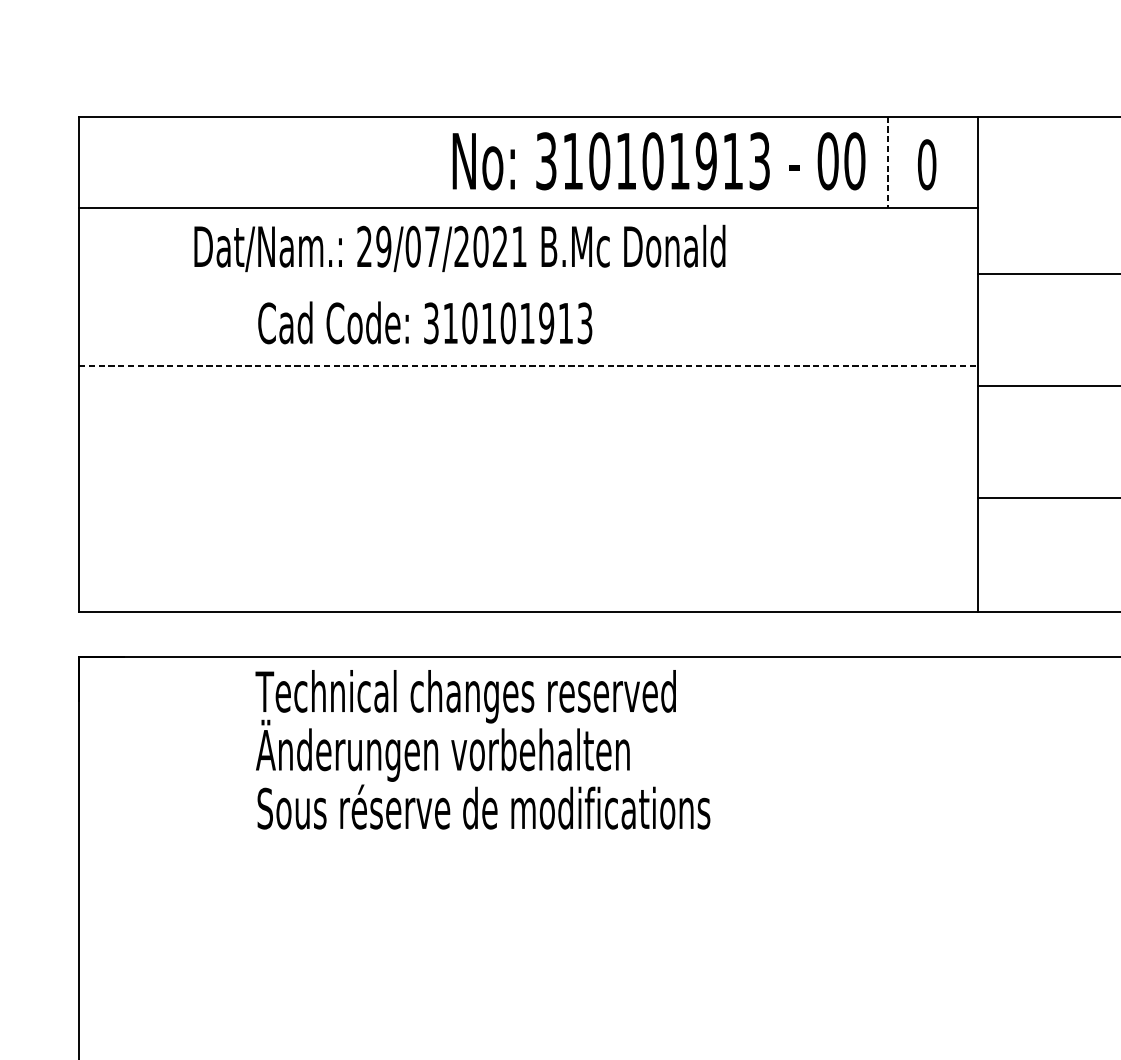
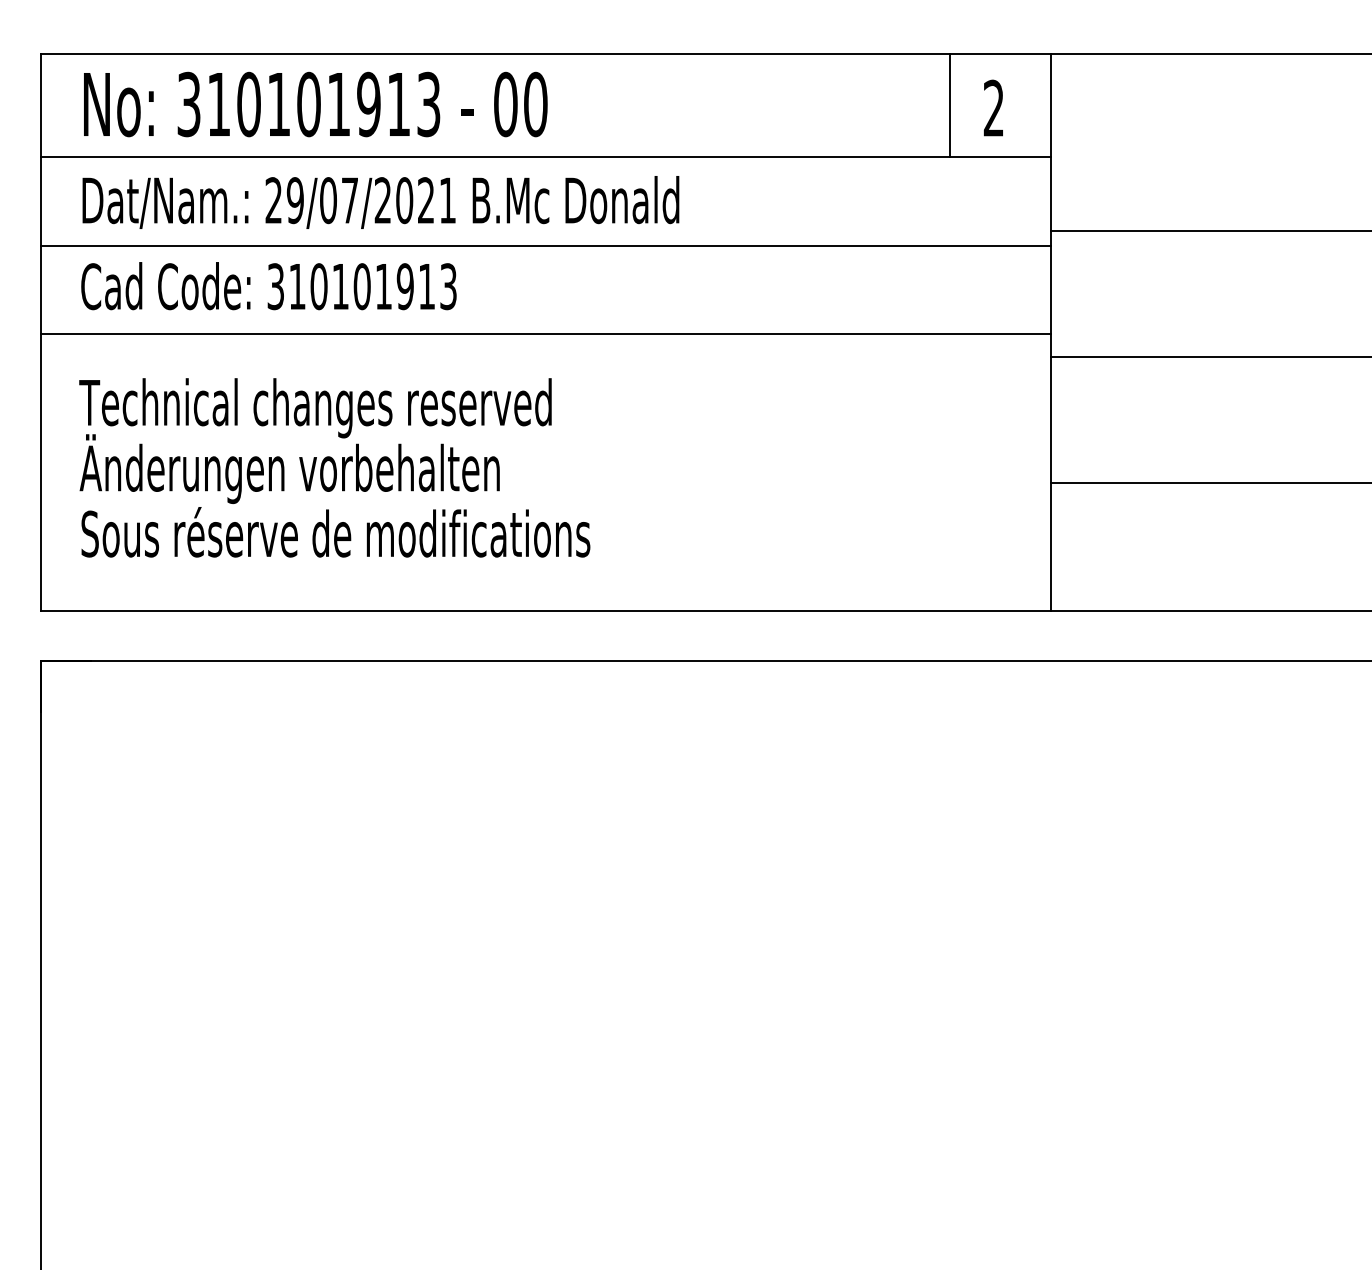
text: (658, 161) -> (315, 104), moved
line: (887, 162) -> (949, 105), dashed -> solid
text: (926, 164) -> (993, 108), 0 -> 2
text: (459, 248) -> (380, 202), moved
line: (528, 286) -> (545, 245), added
text: (424, 323) -> (268, 286), moved
line: (528, 365) -> (545, 334), dashed -> solid
text: (482, 749) -> (334, 467), moved

